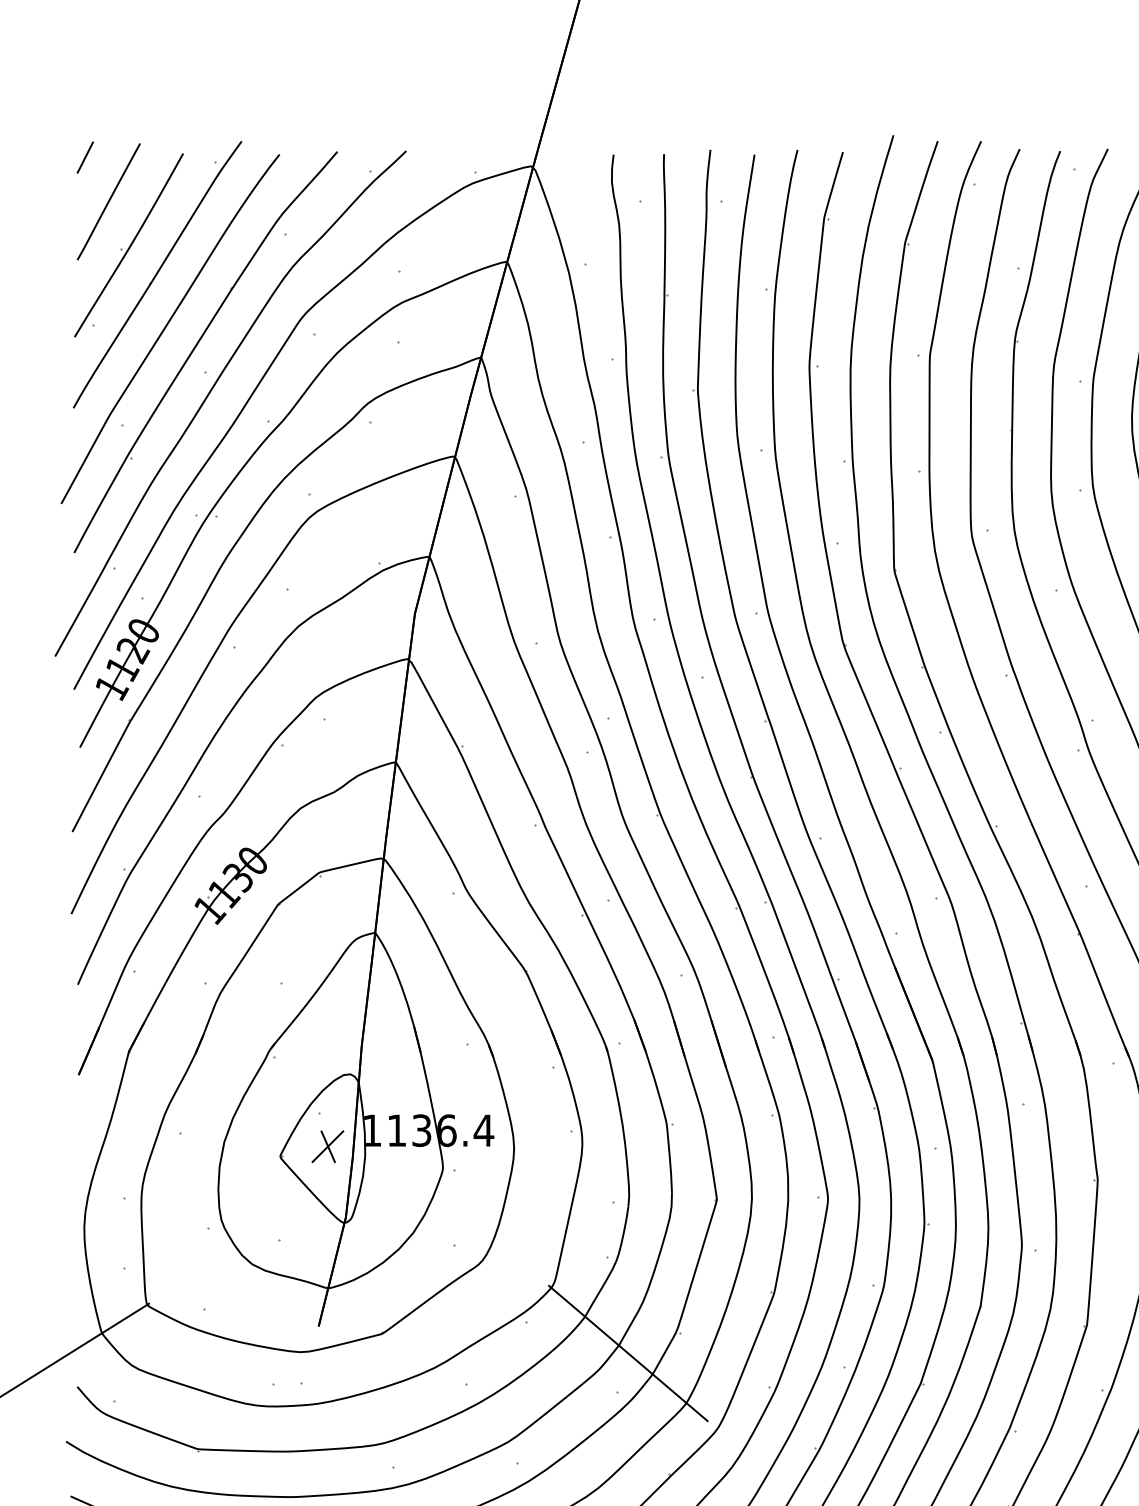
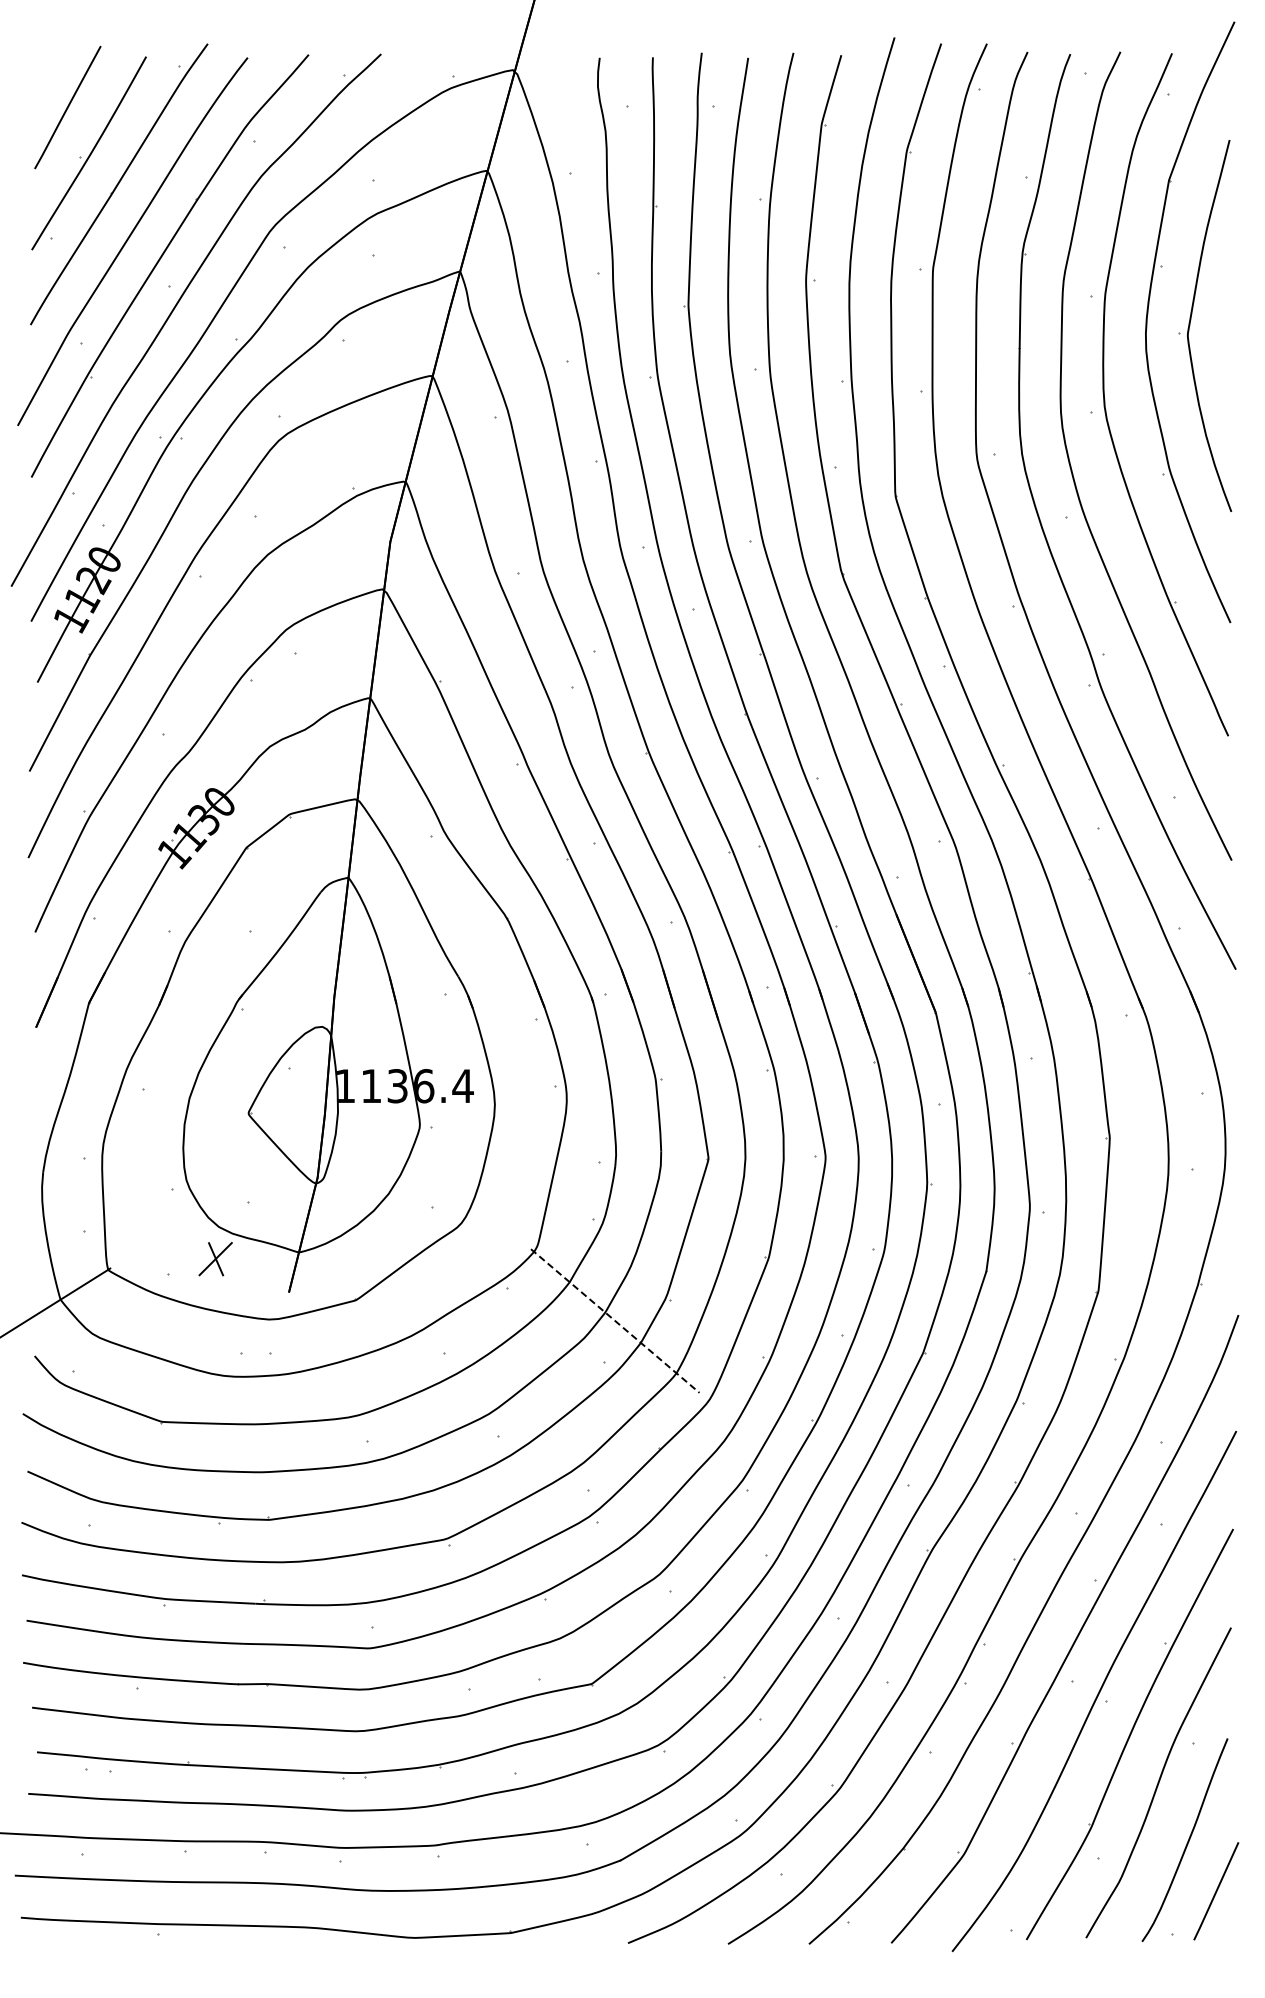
line: (85, 157) -> (43, 60), removed
part: (327, 1147) -> (215, 1259), moved
line: (628, 1353) -> (615, 1321), solid -> dashed

